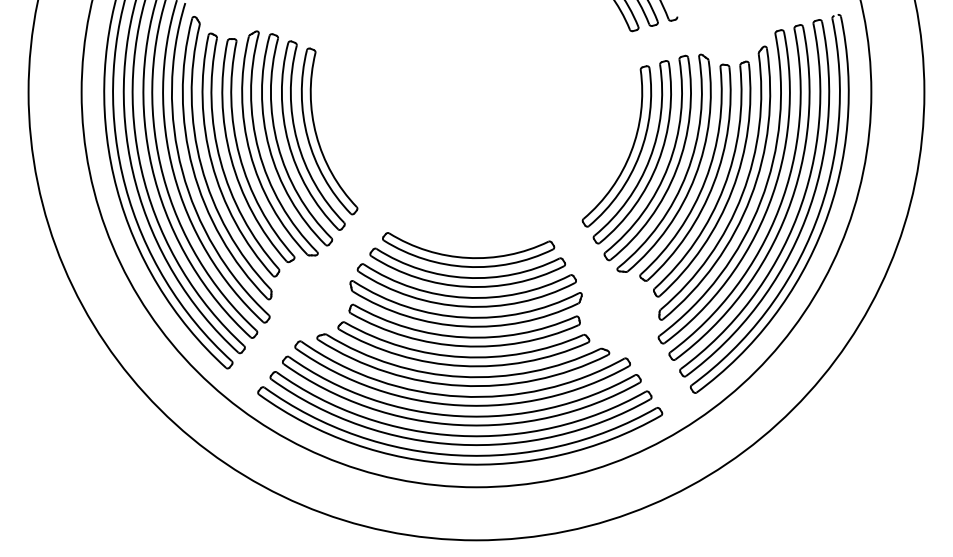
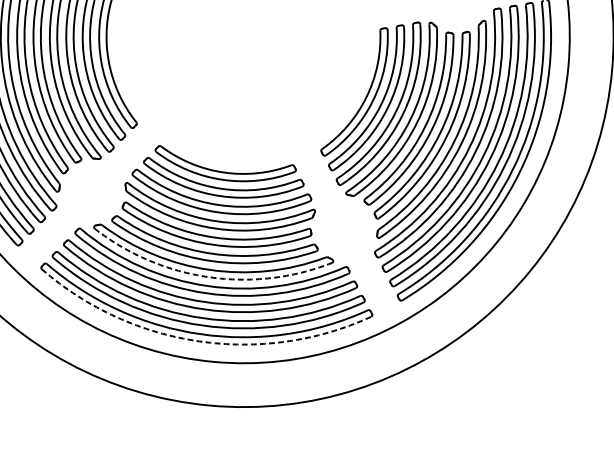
arc: (461, 385) -> (209, 277), solid -> dashed
arc: (457, 464) -> (200, 341), solid -> dashed

